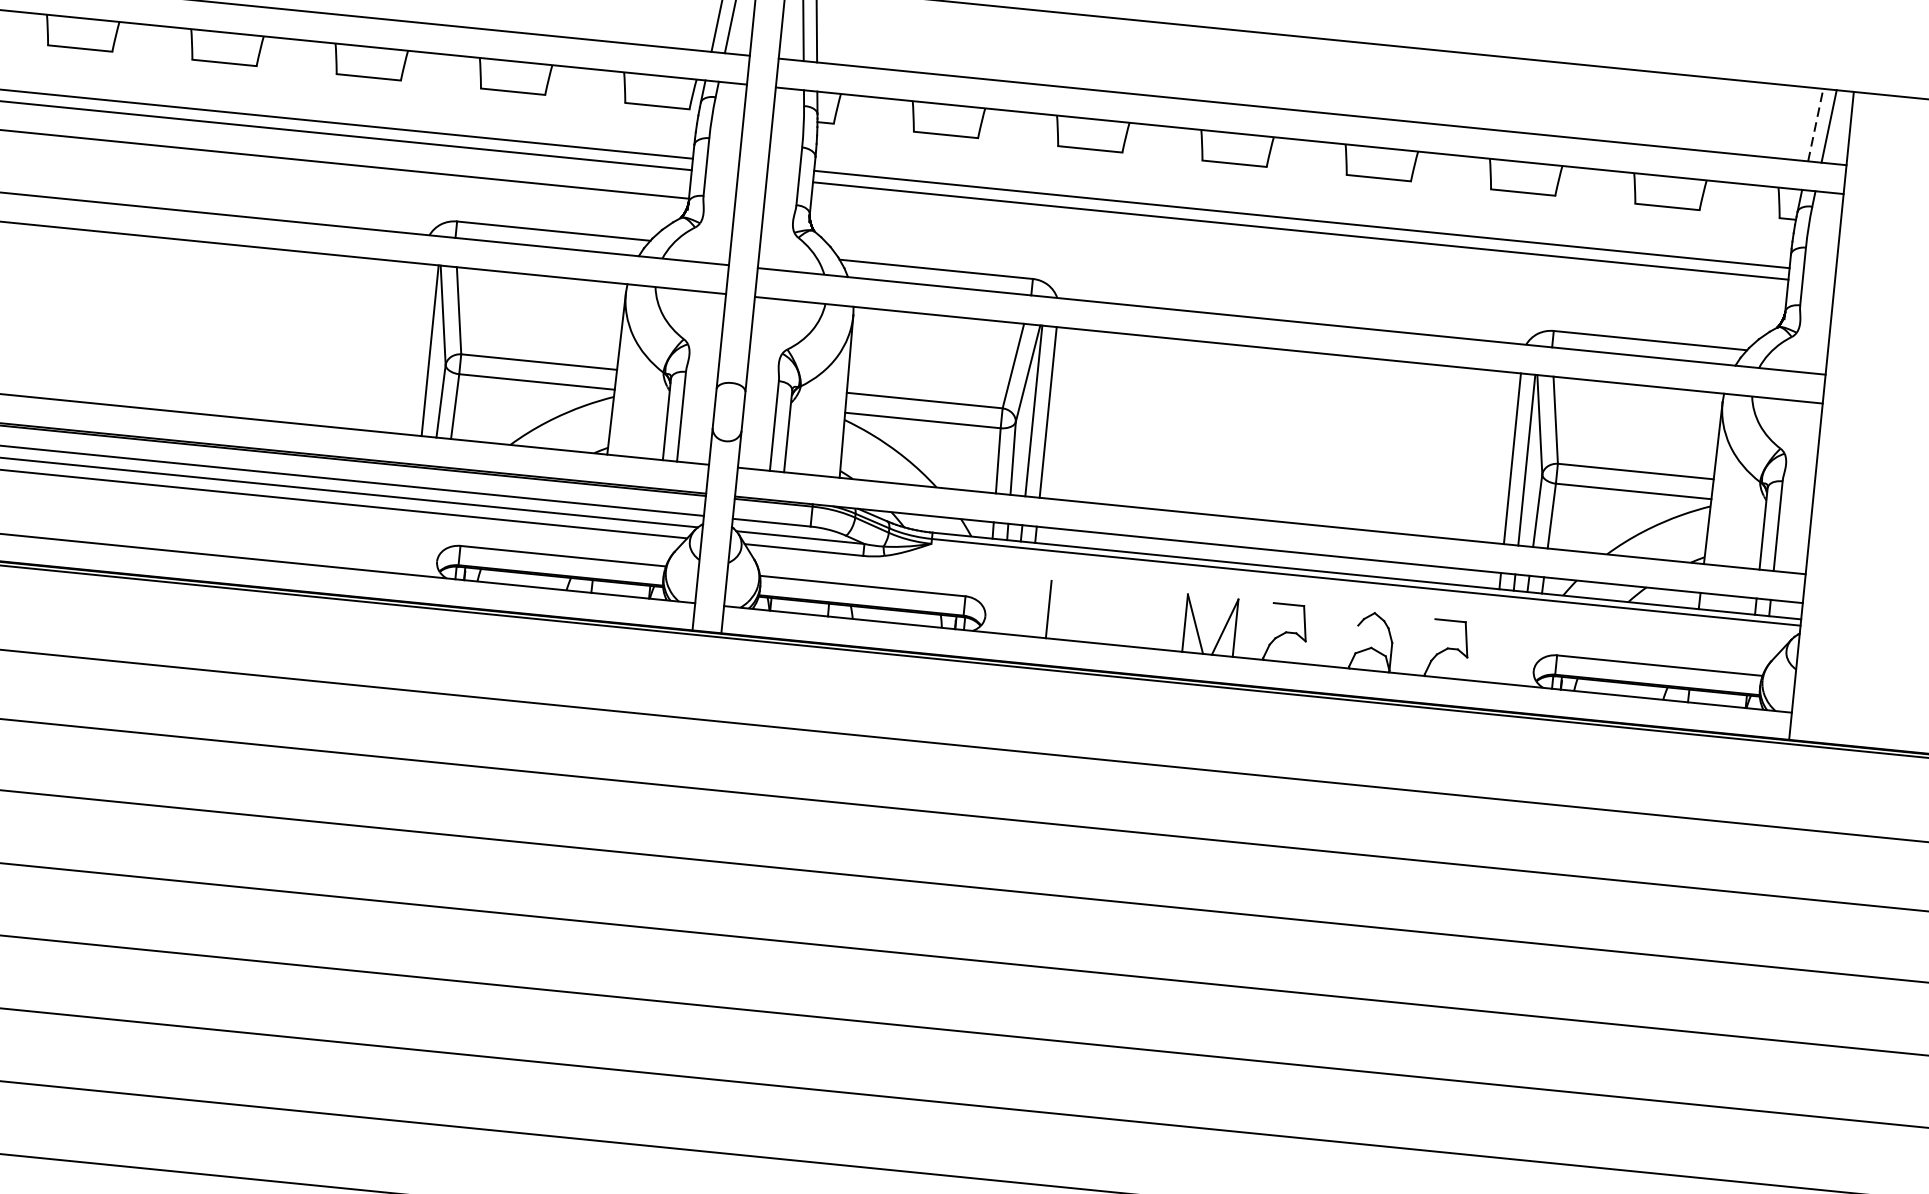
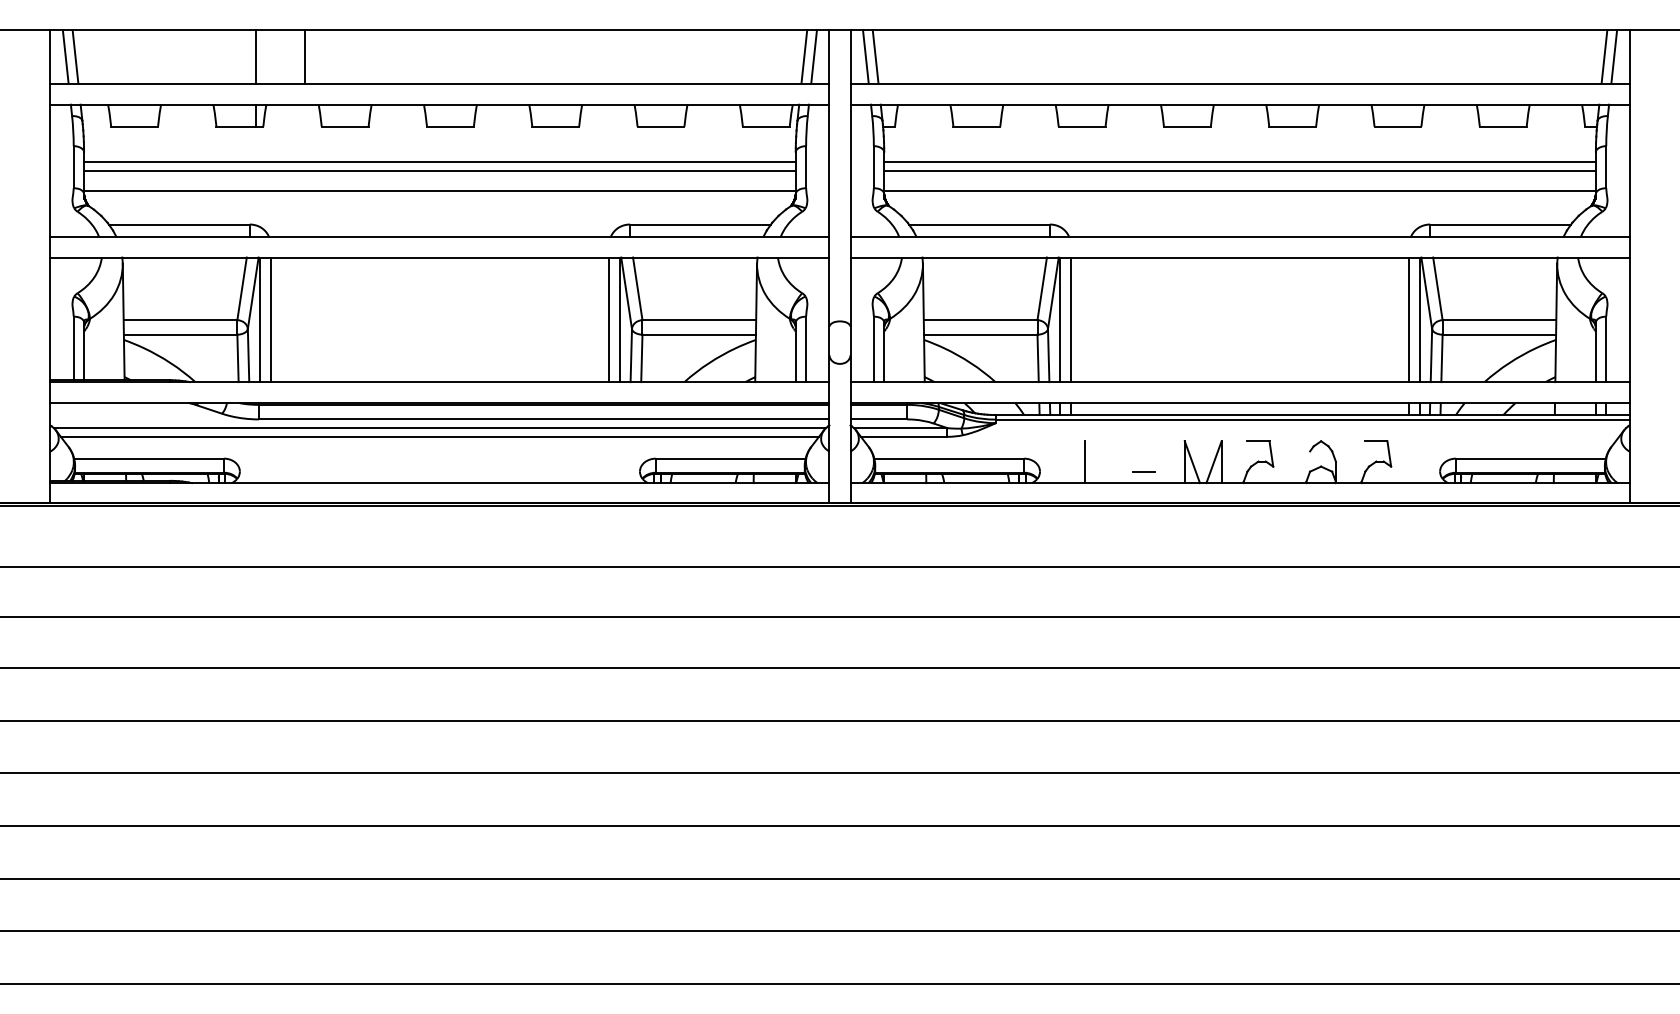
line: (1815, 124) -> (1604, 56), dashed -> solid
line: (1297, 259) -> (1239, 191), added
line: (416, 348) -> (609, 319), added
line: (1127, 630) -> (1143, 471), added

